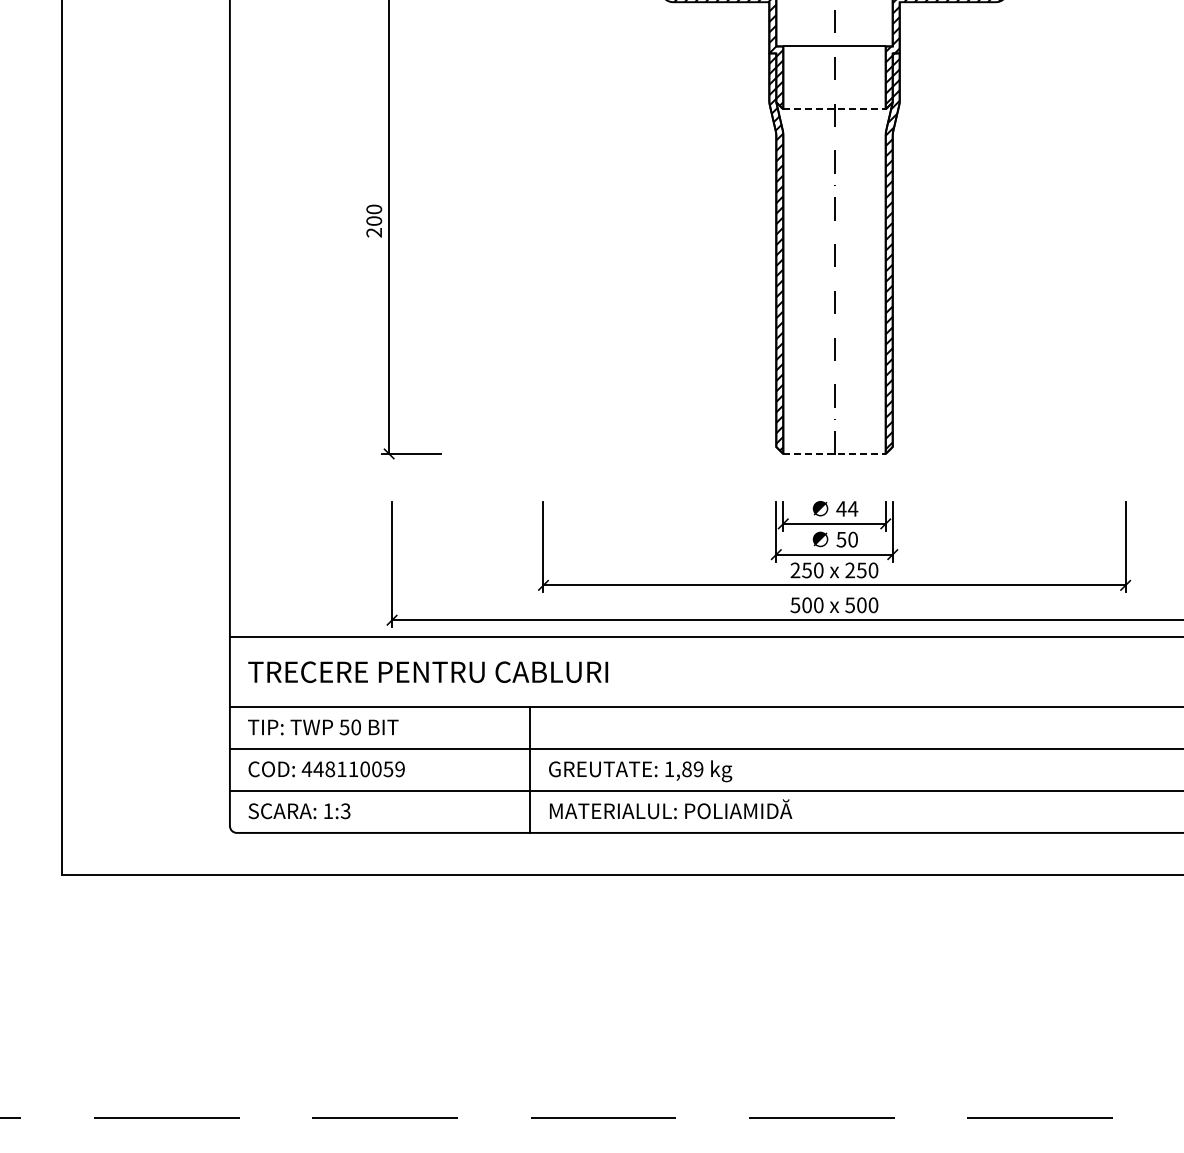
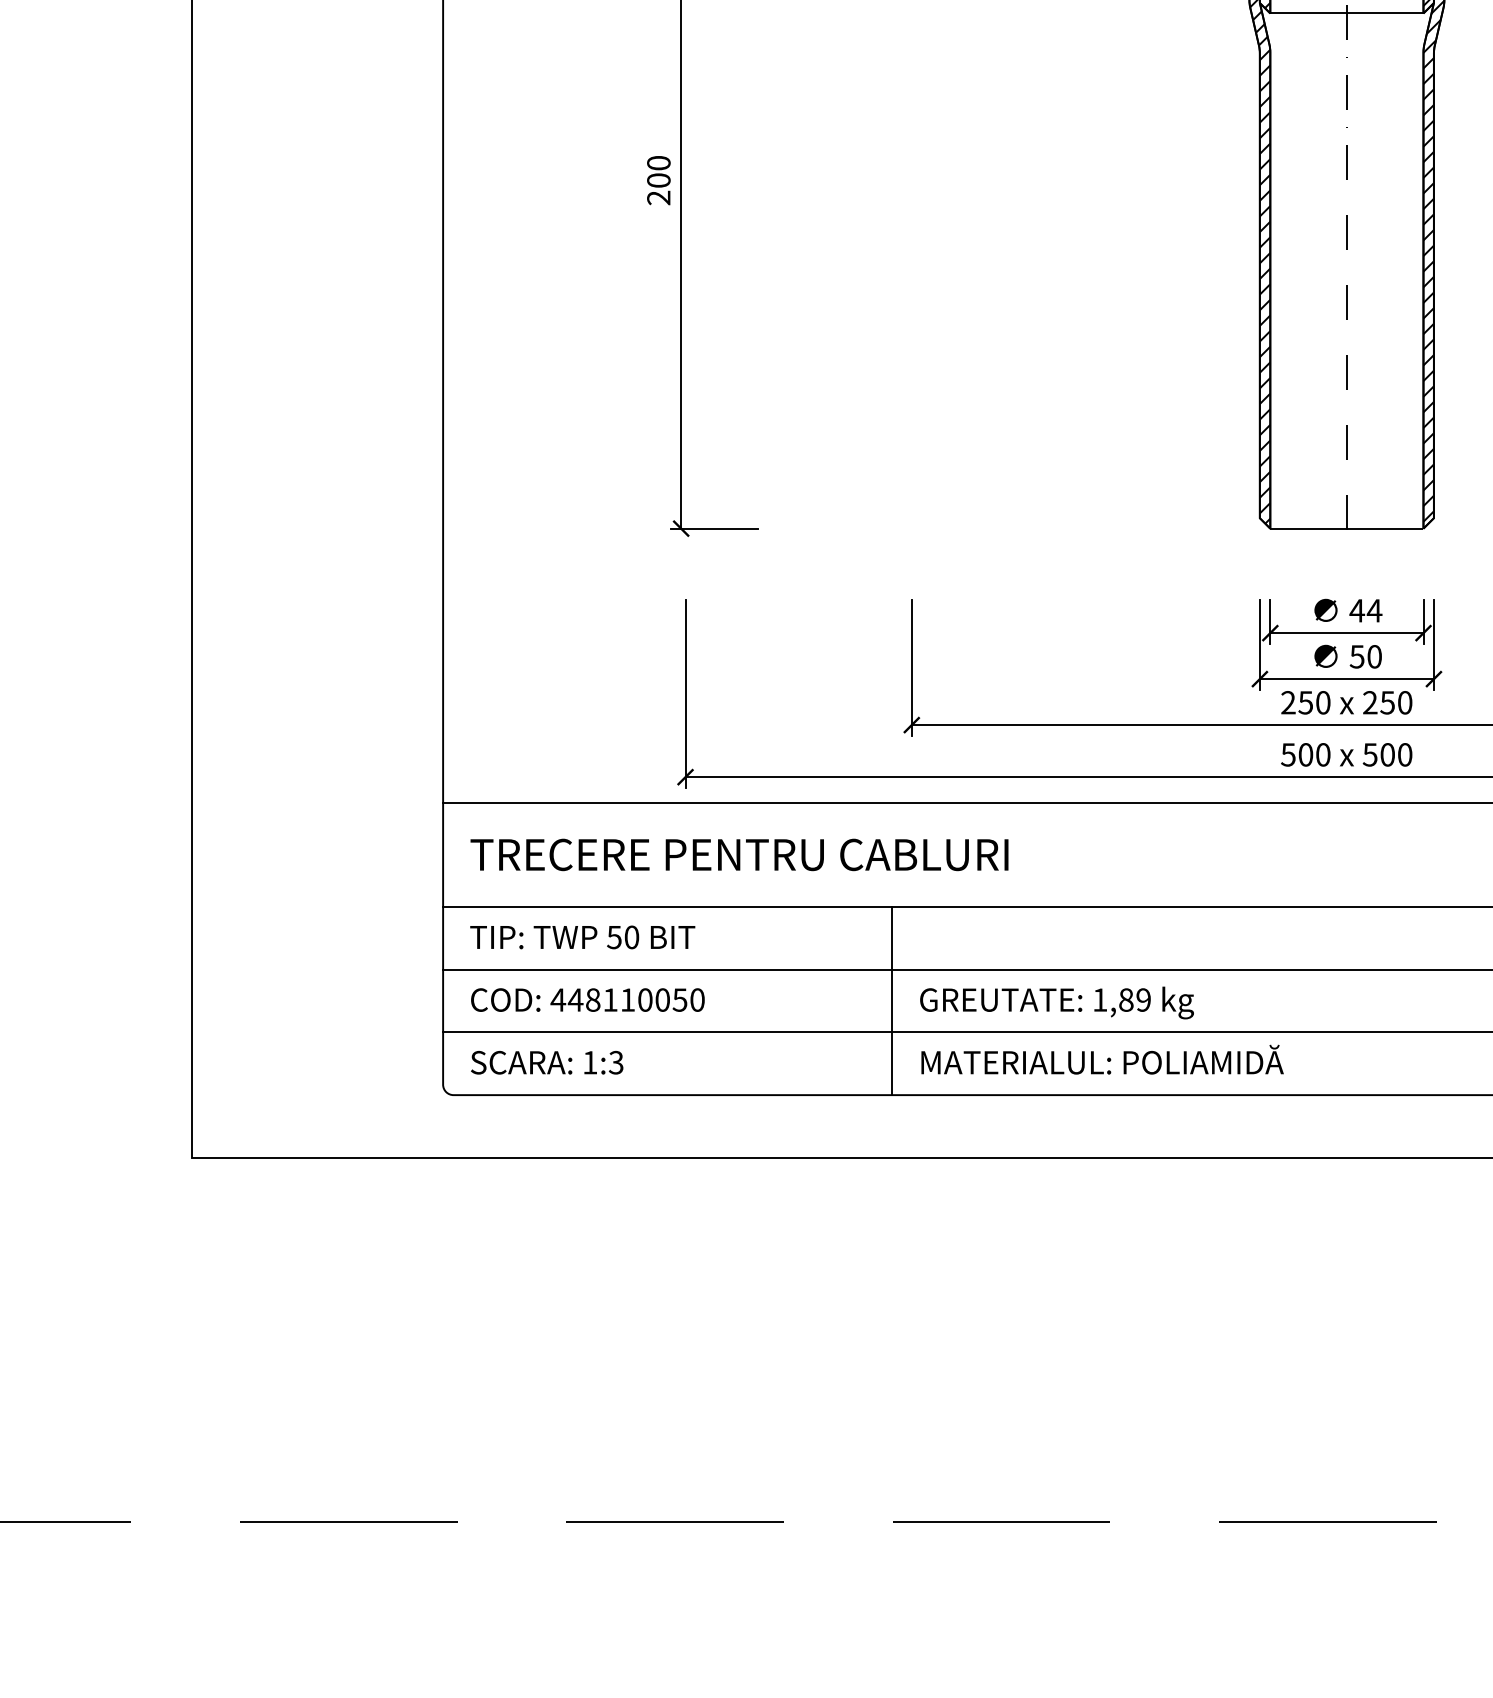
line: (835, 109) -> (1348, 13), dashed -> solid
line: (835, 453) -> (1348, 527), dashed -> solid
text: (399, 769) -> (696, 1000), 448110059 -> 448110050

